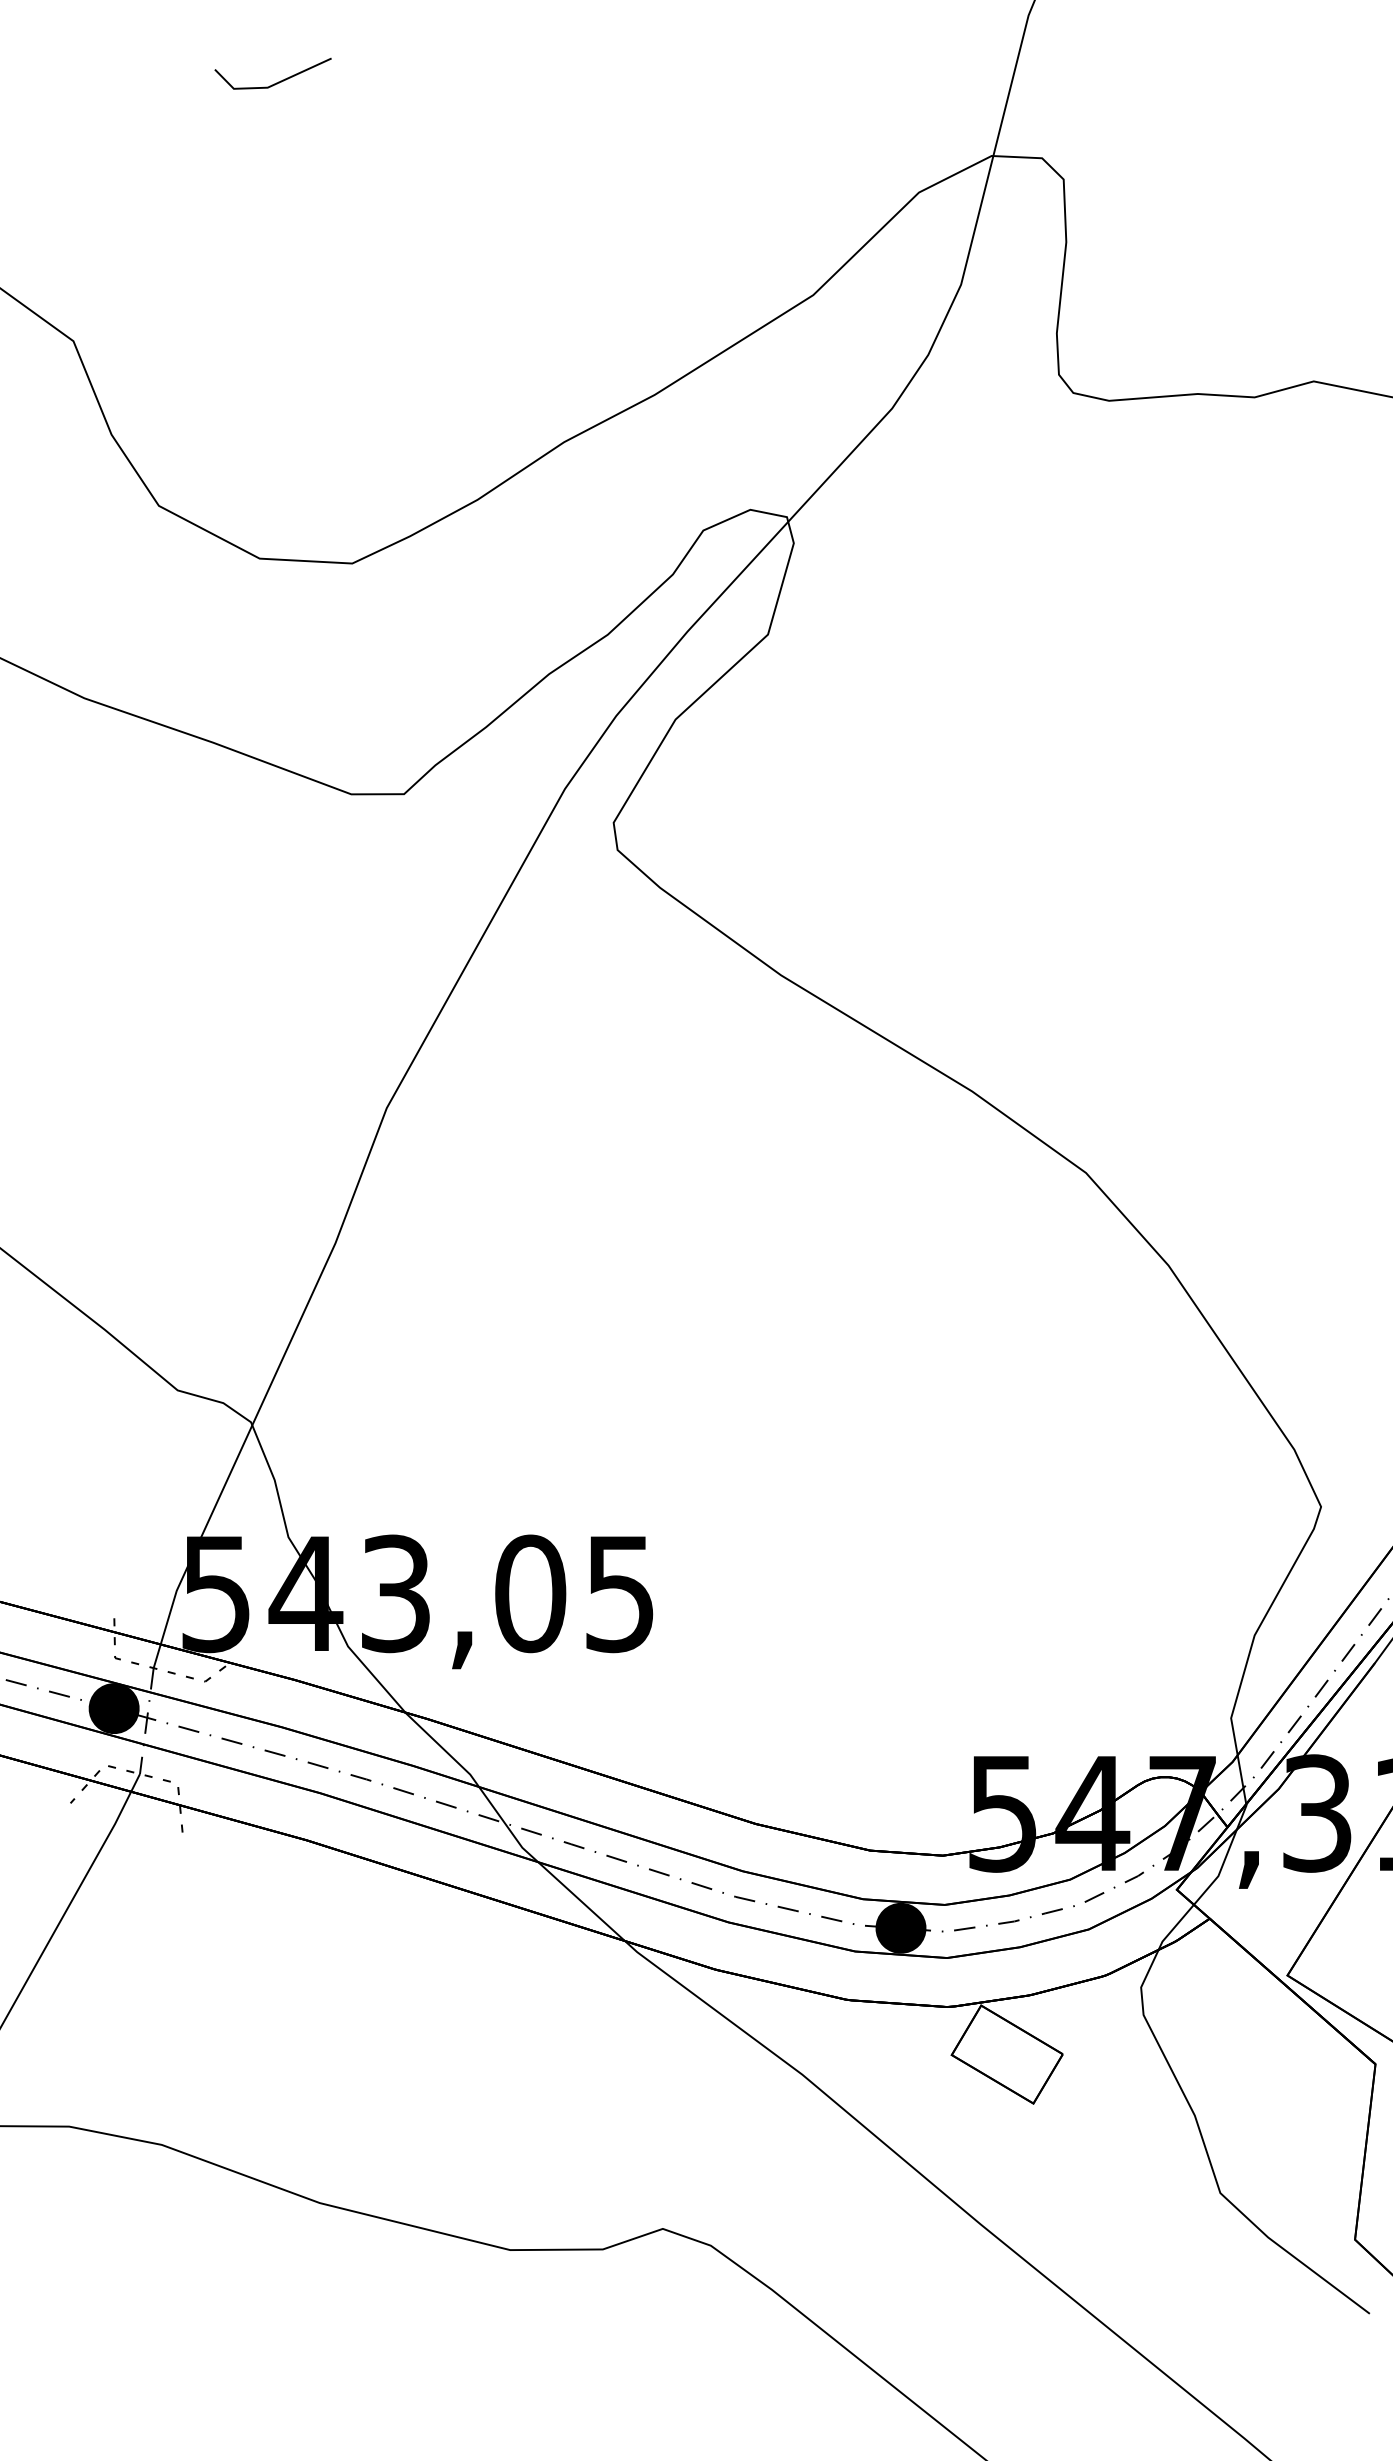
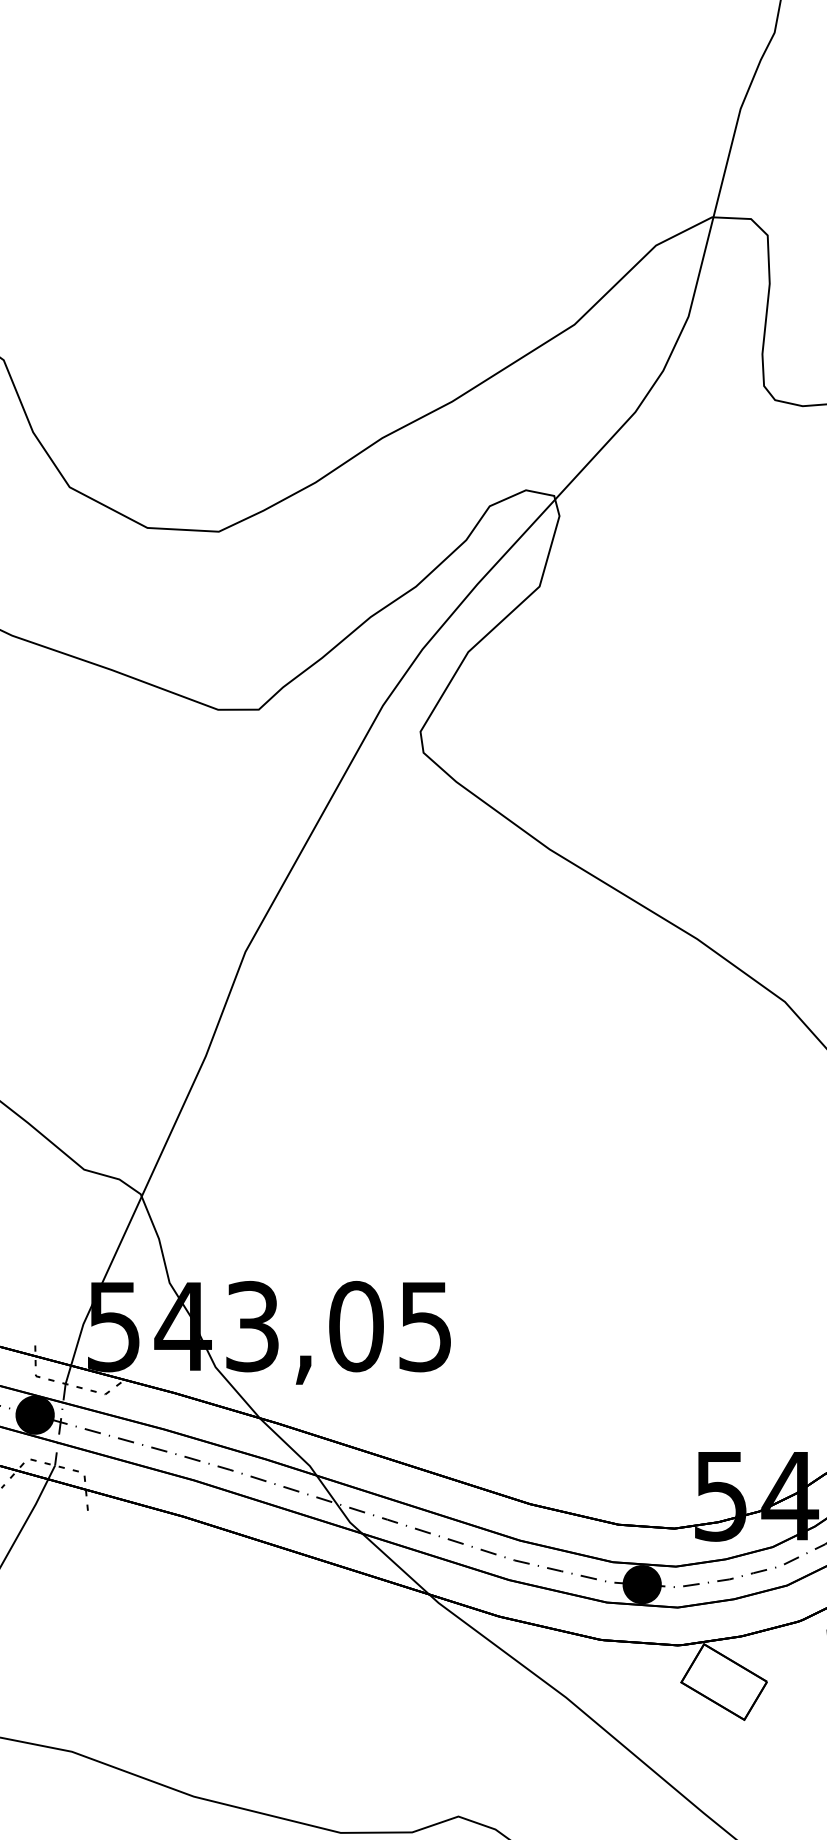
line: (276, 82) -> (160, 160), removed

